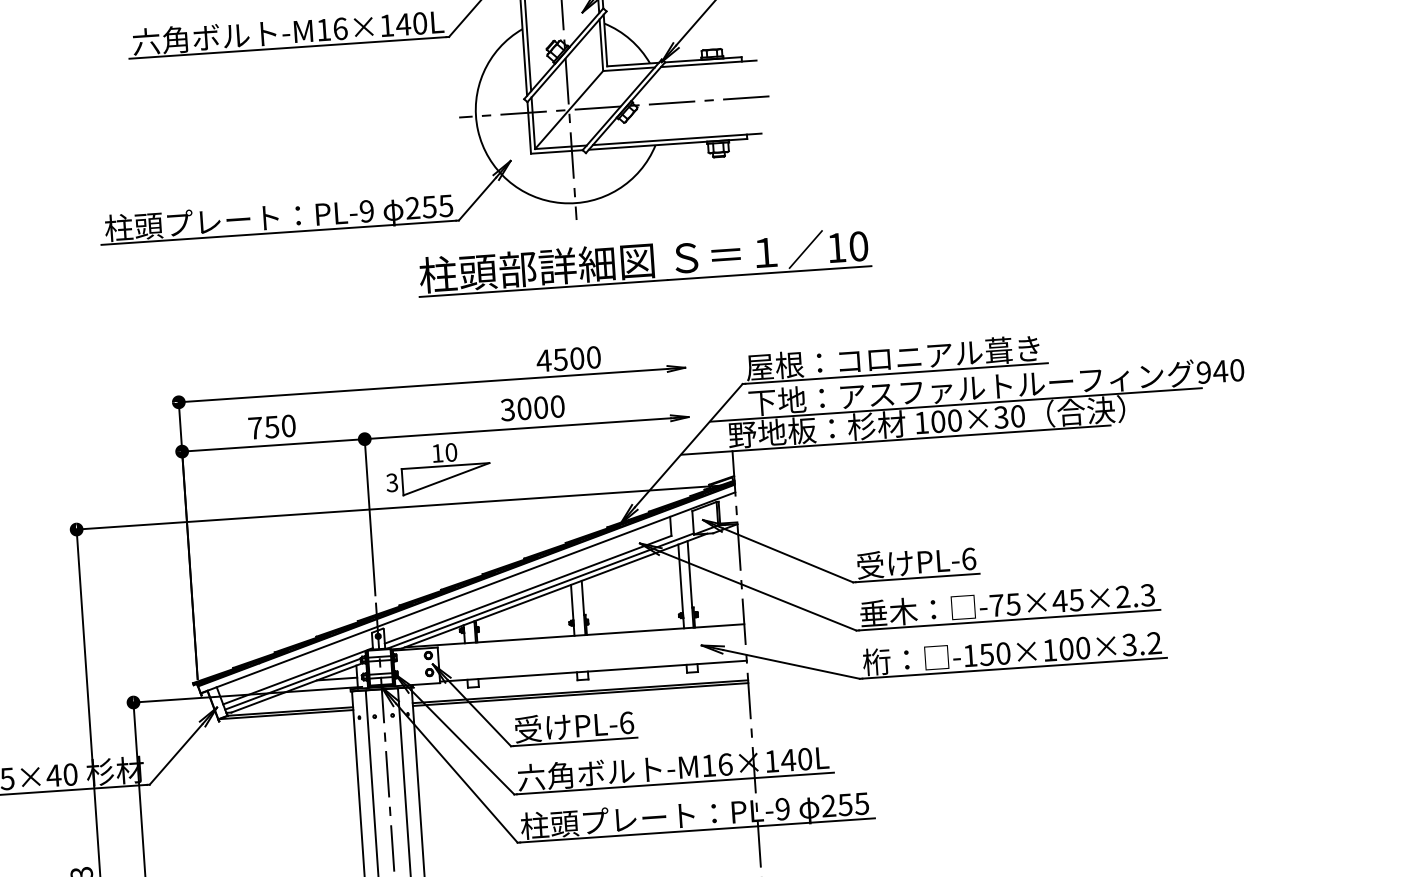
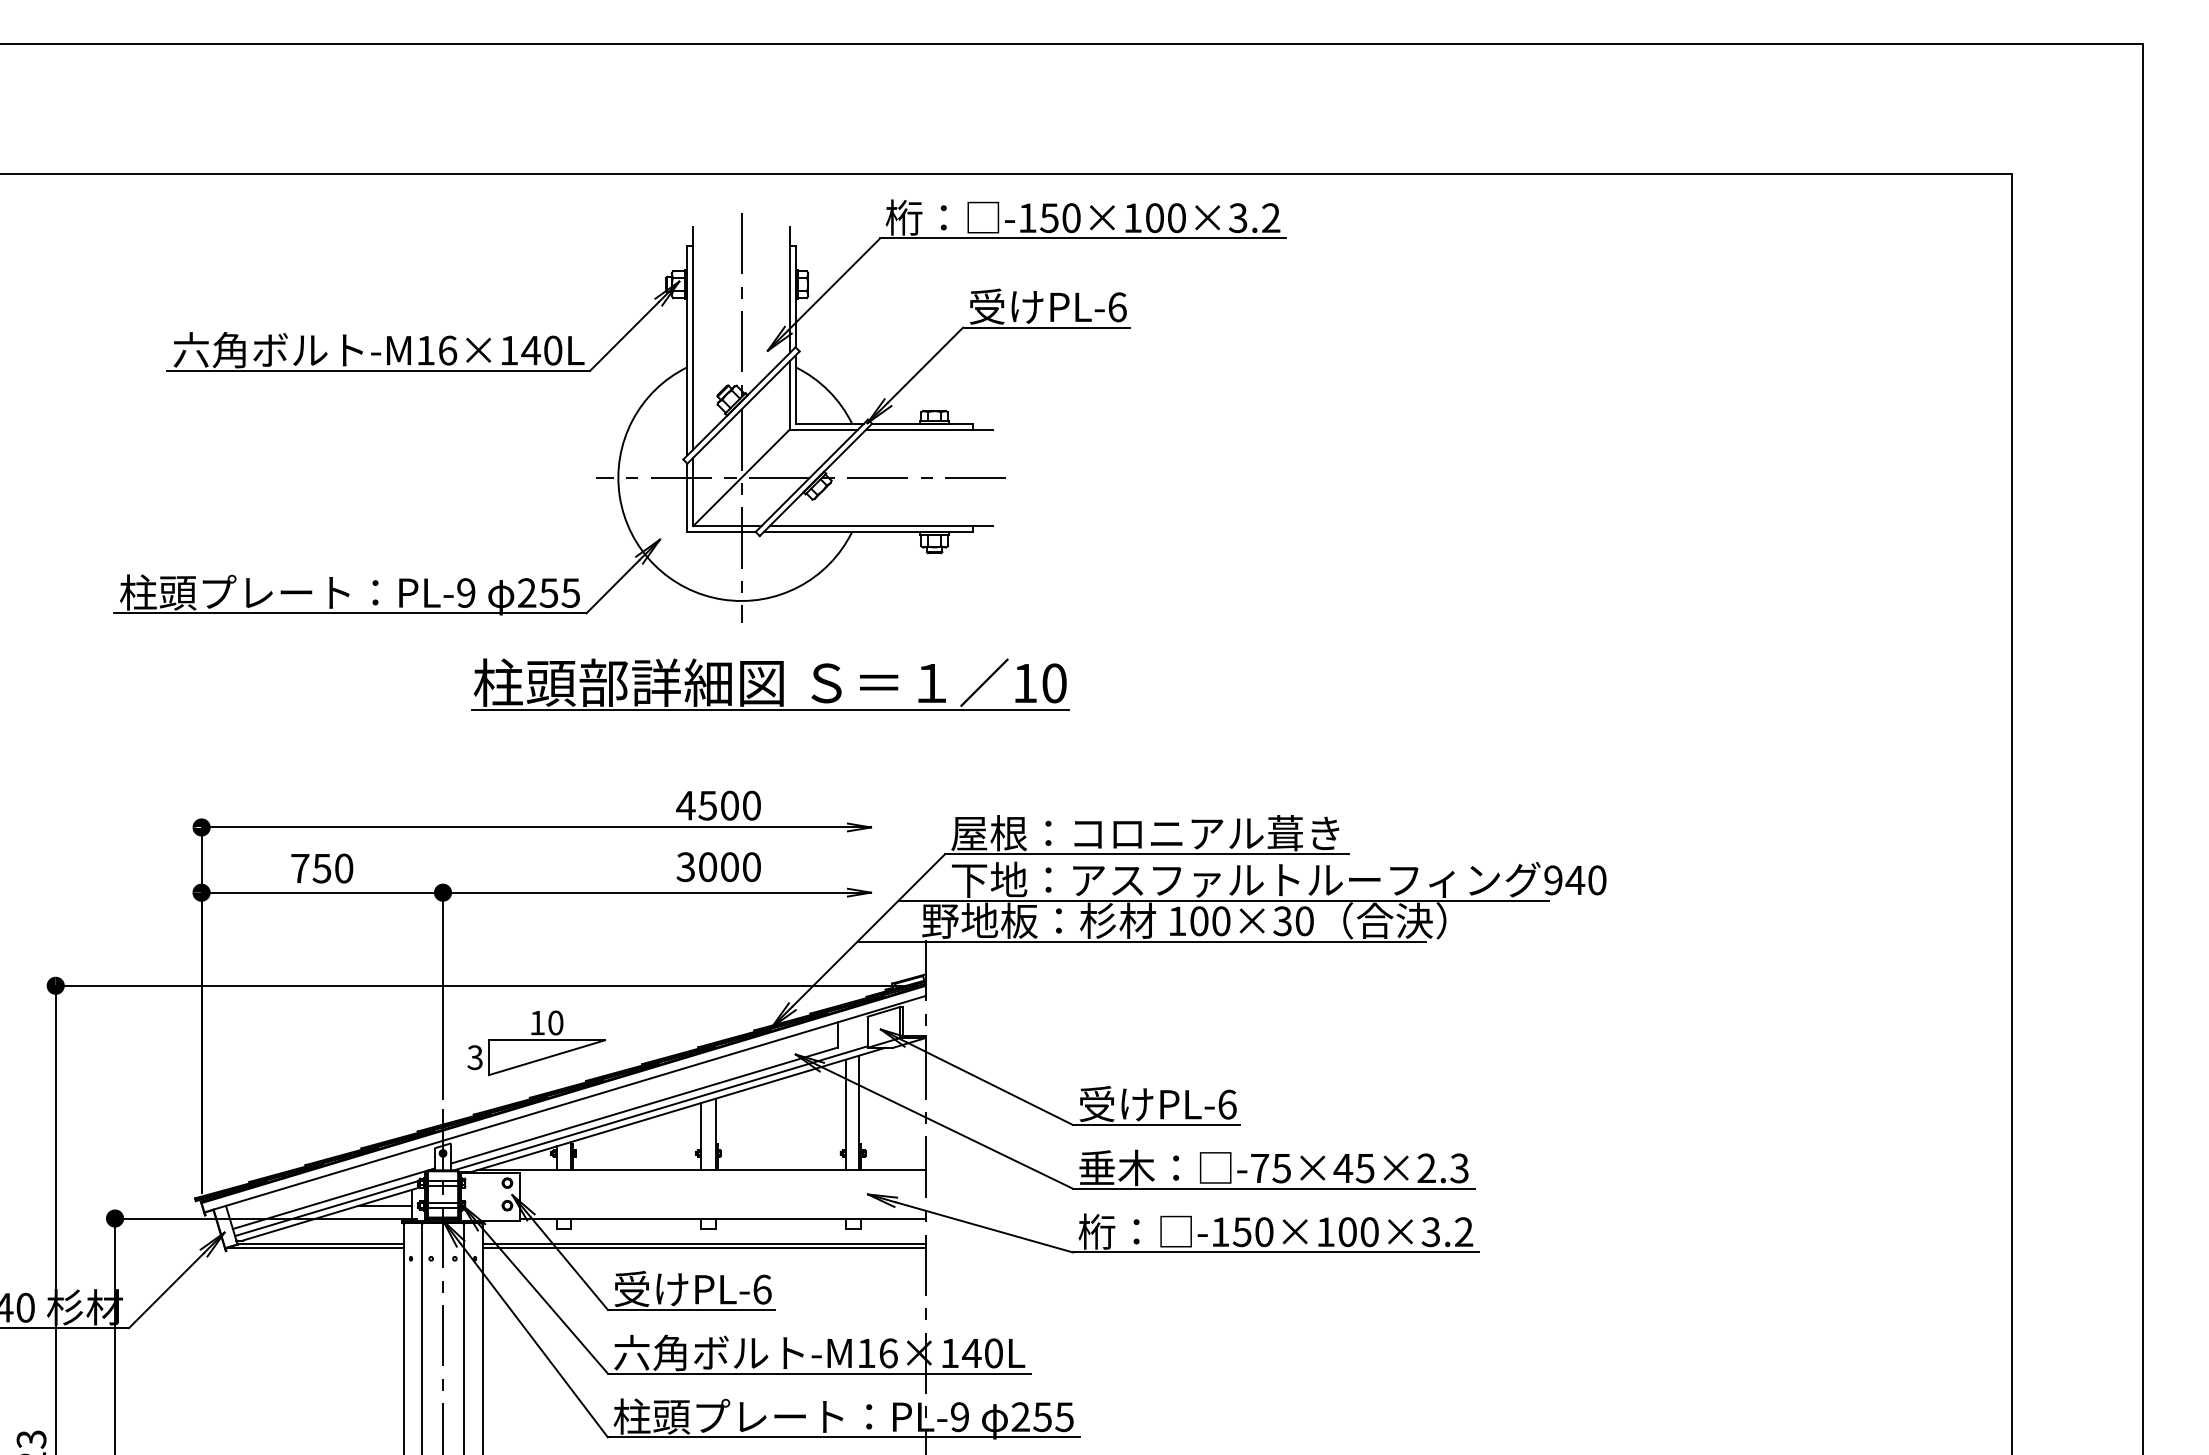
part: (644, 261) -> (770, 684), moved
text: (532, 408) -> (718, 867), moved
part: (437, 468) -> (536, 1043), moved

